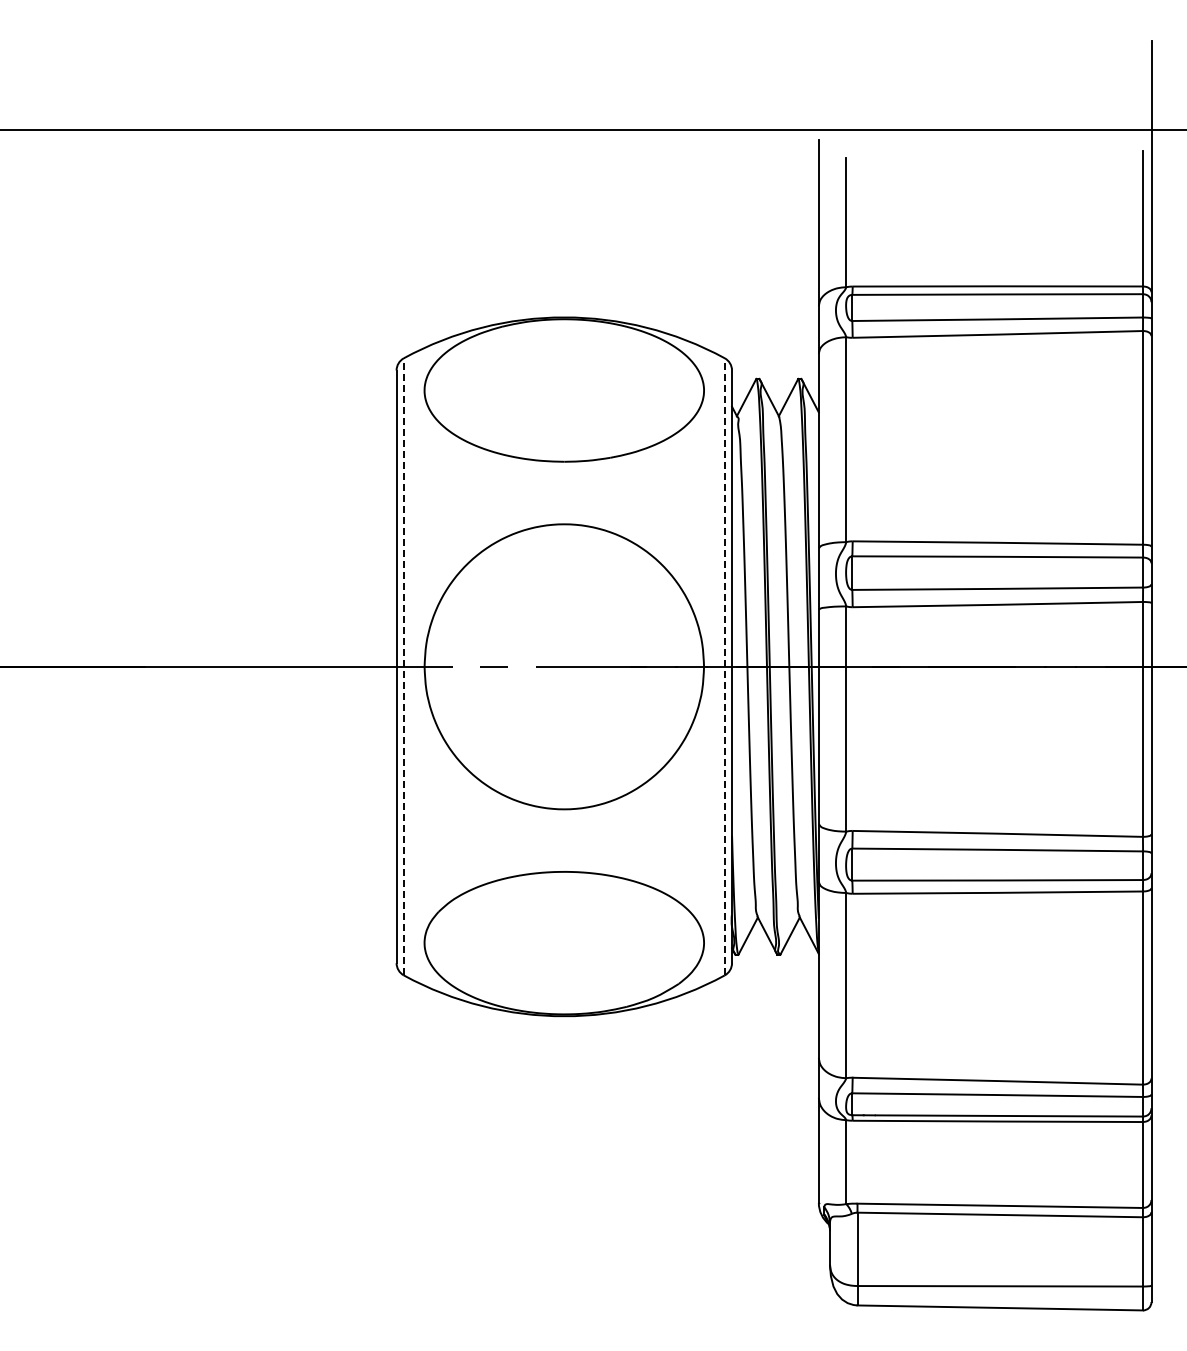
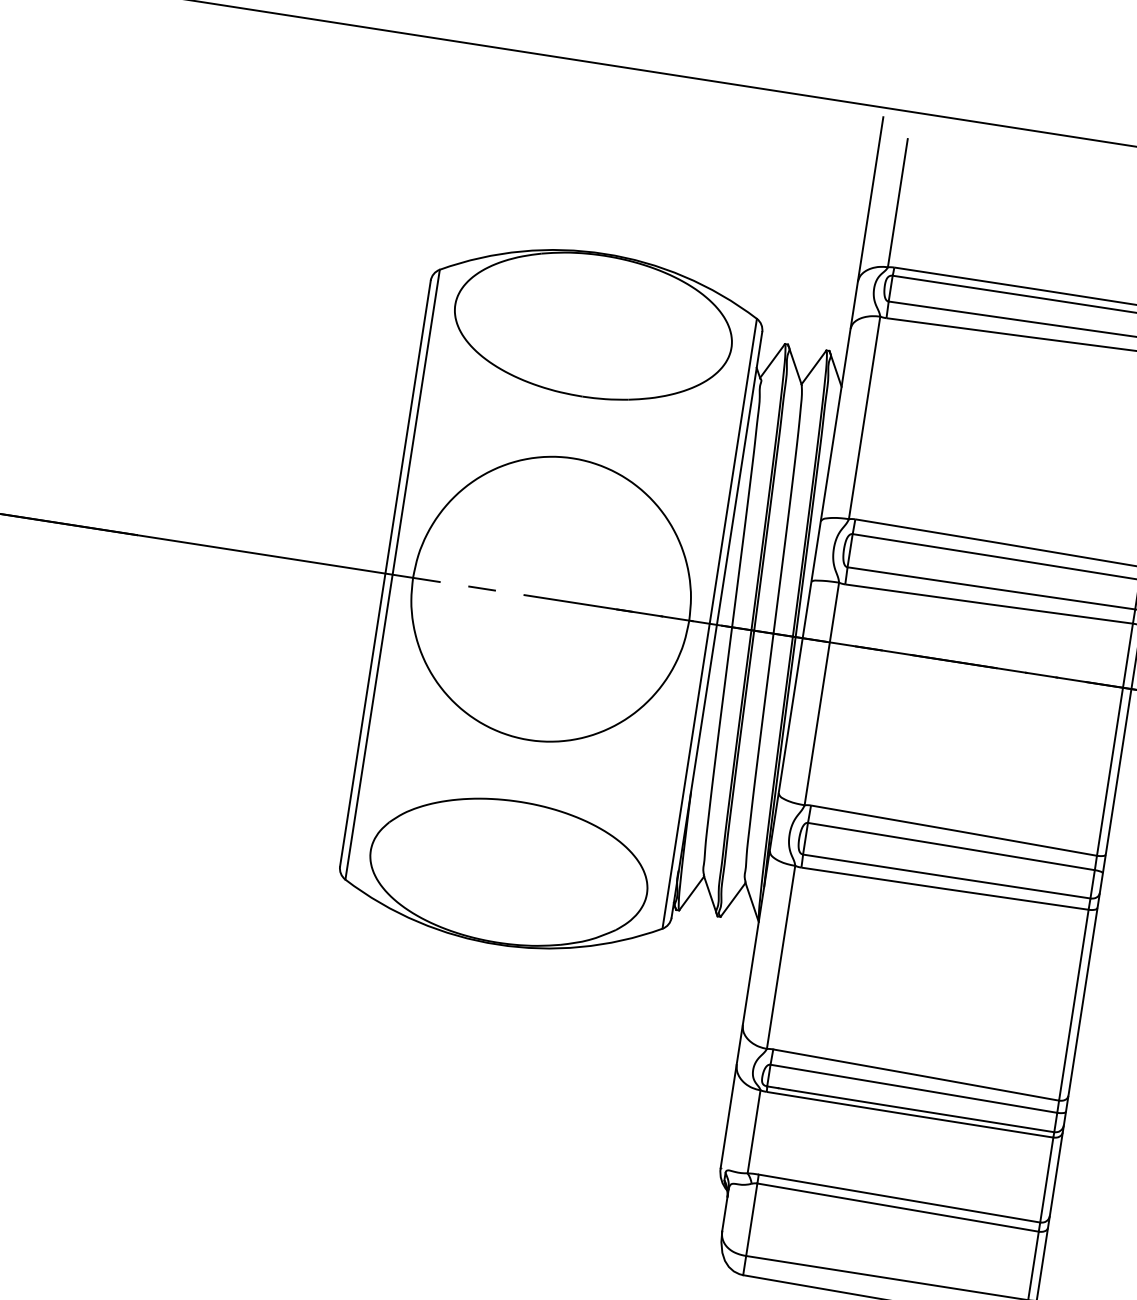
line: (403, 666) -> (392, 574), dashed -> solid
line: (724, 666) -> (709, 623), dashed -> solid

